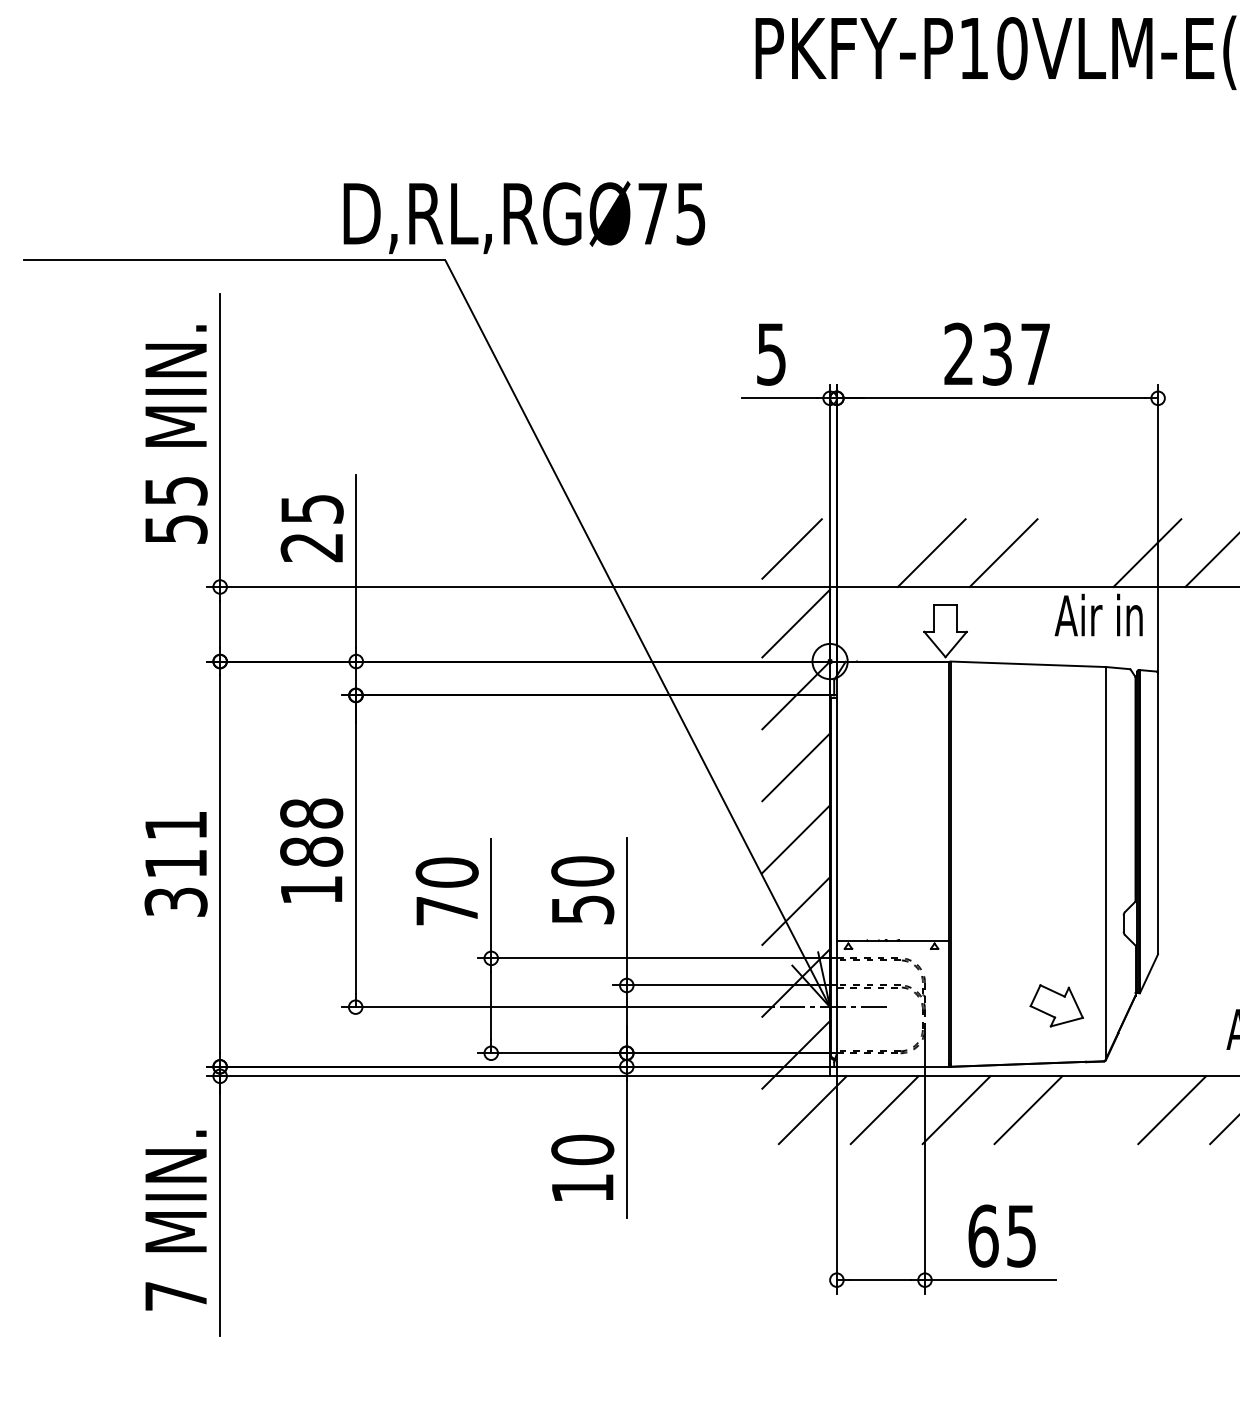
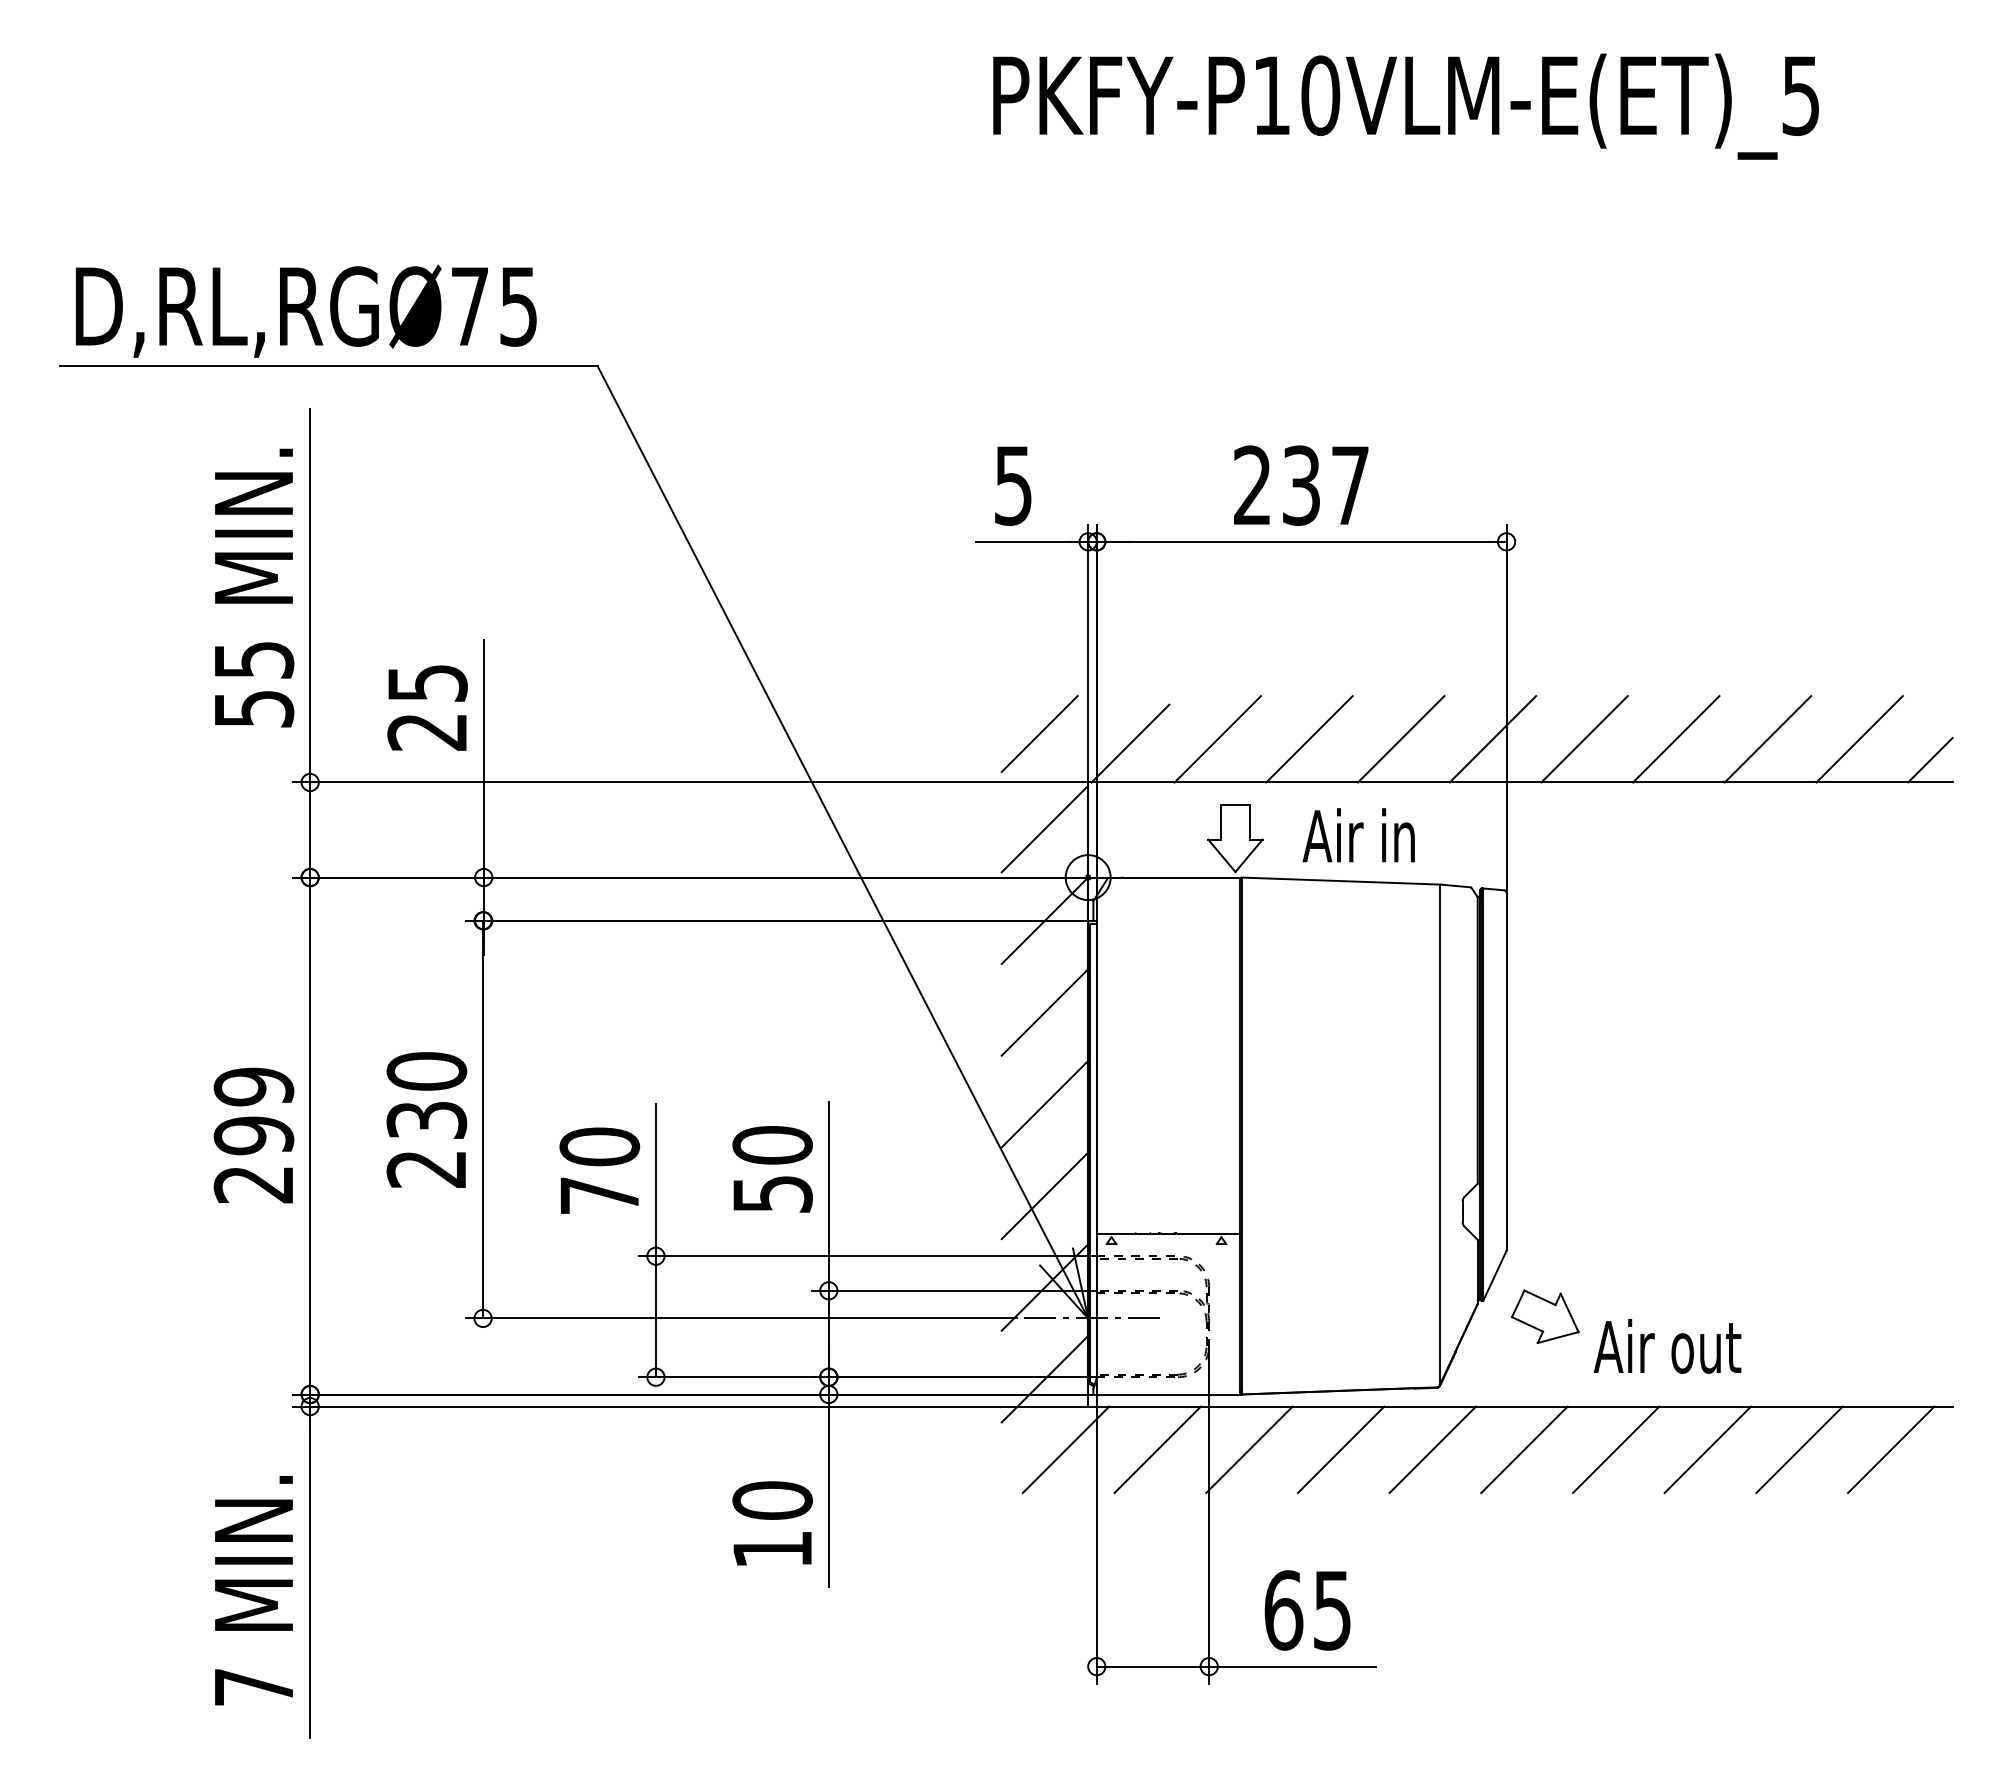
text: (524, 216) -> (306, 310), moved
line: (1074, 553) -> (1400, 739), added
line: (863, 556) -> (1130, 743), added
text: (1098, 615) -> (1358, 835), moved
text: (311, 851) -> (426, 1119), 188 -> 230
text: (175, 863) -> (253, 1135), 311 -> 299
part: (1056, 1005) -> (1544, 1316), moved
line: (1100, 1109) -> (1432, 1449), added

